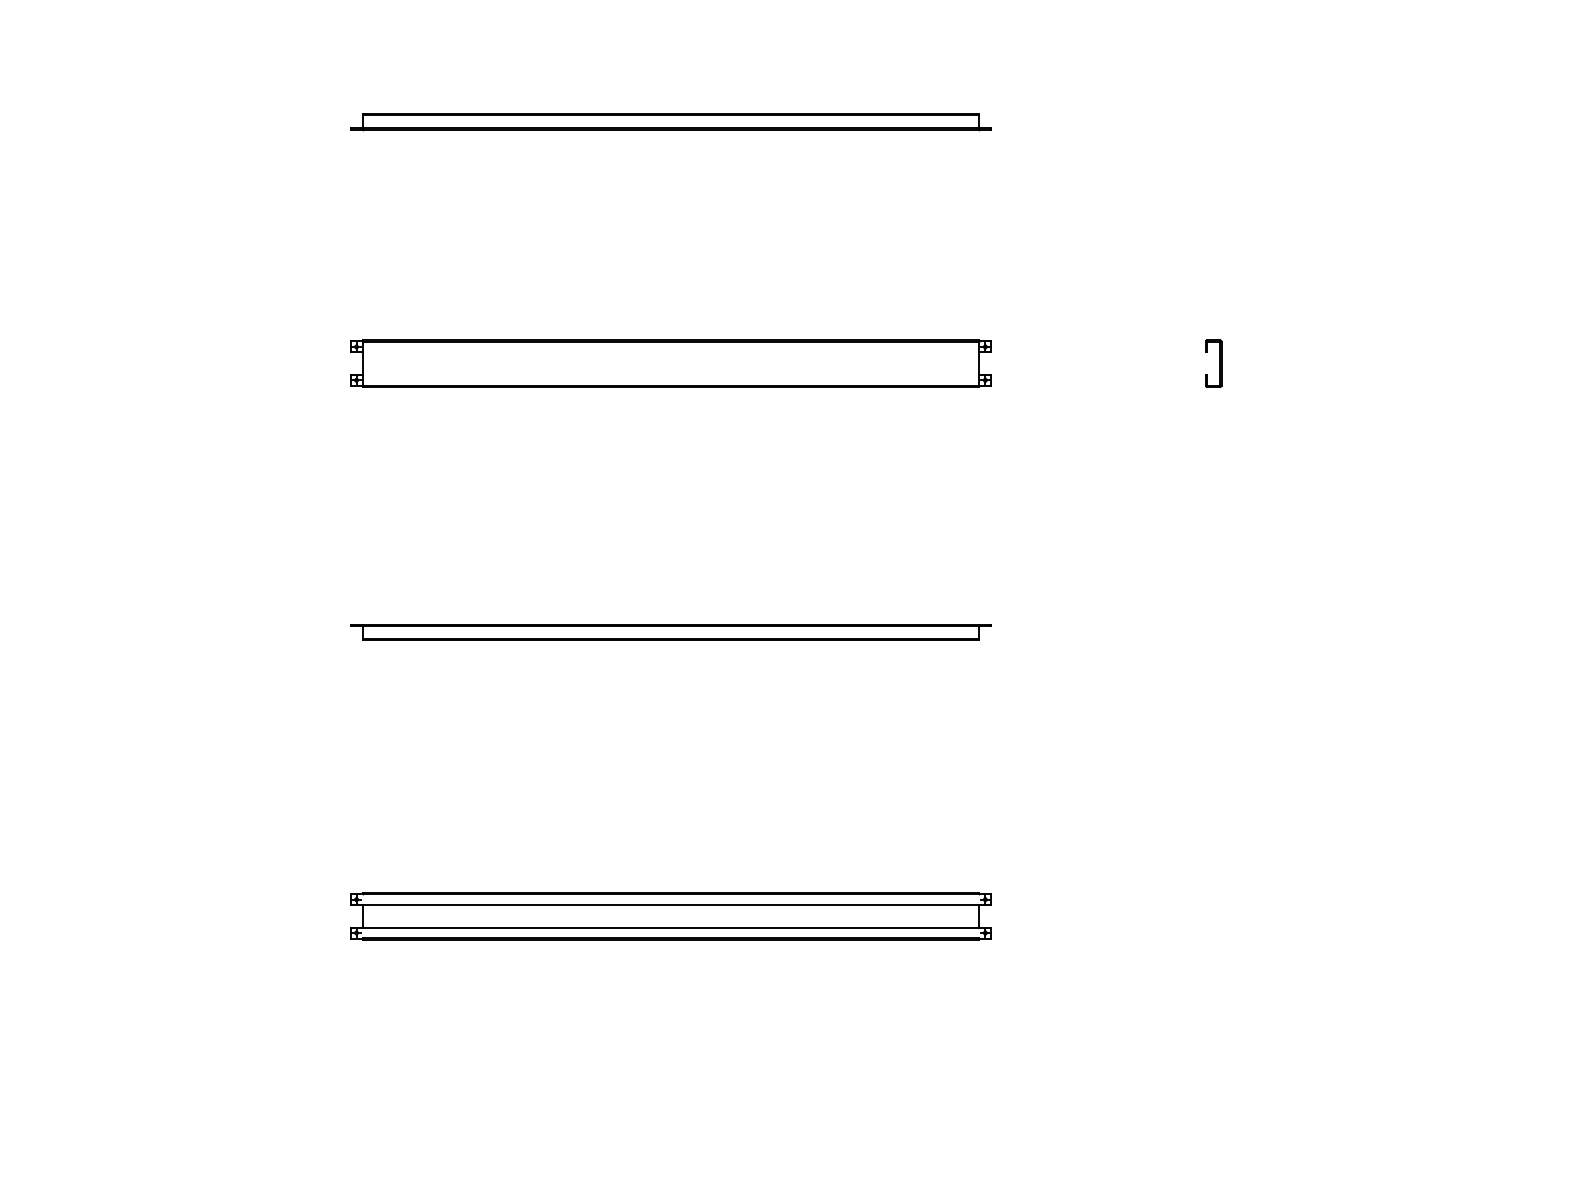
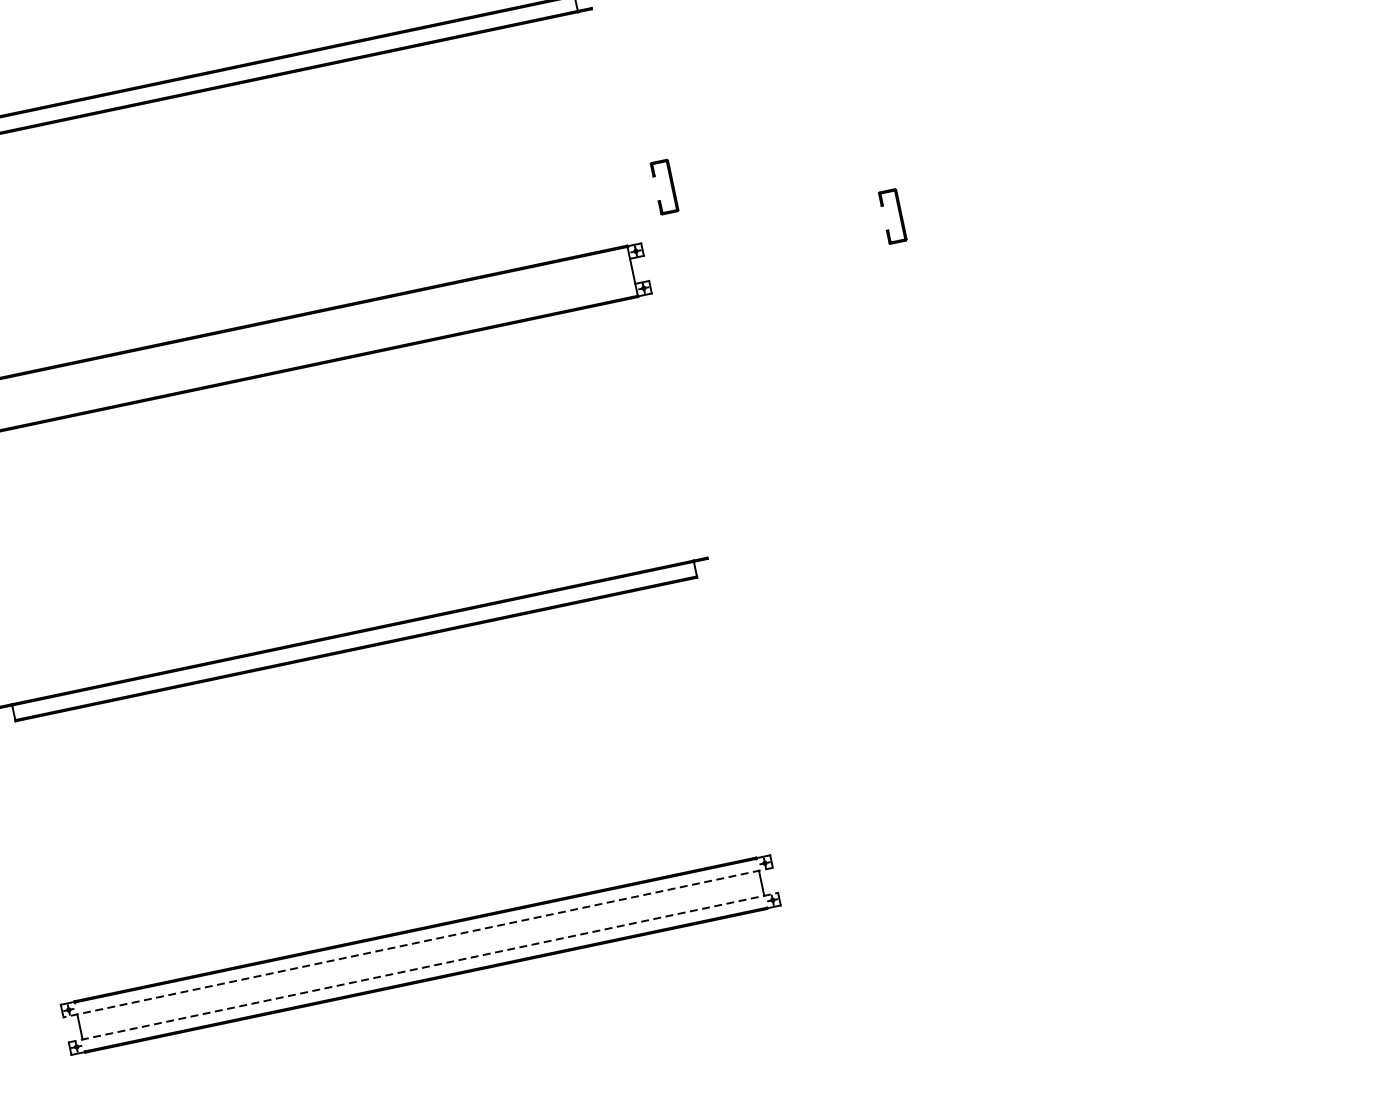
part: (1021, 296) -> (664, 187), added
line: (670, 905) -> (417, 943), solid -> dashed
line: (671, 927) -> (424, 967), solid -> dashed

